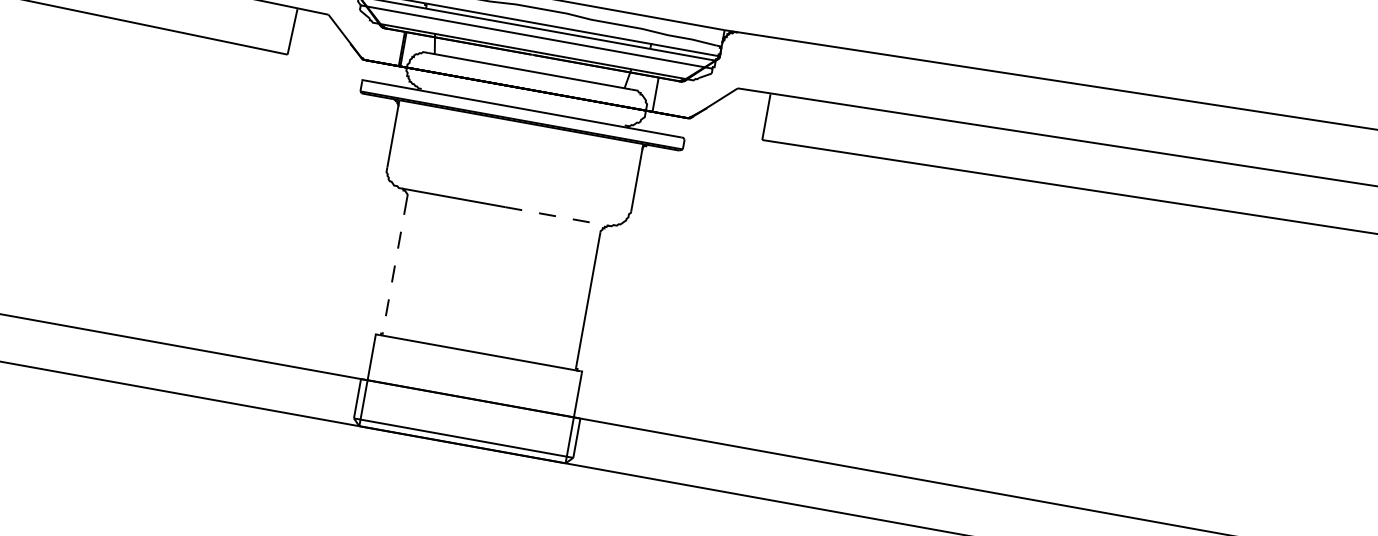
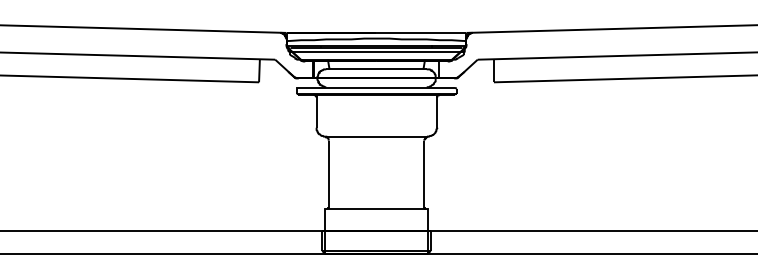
line: (557, 216) -> (402, 136), dashed -> solid
line: (394, 266) -> (328, 174), dashed -> solid

